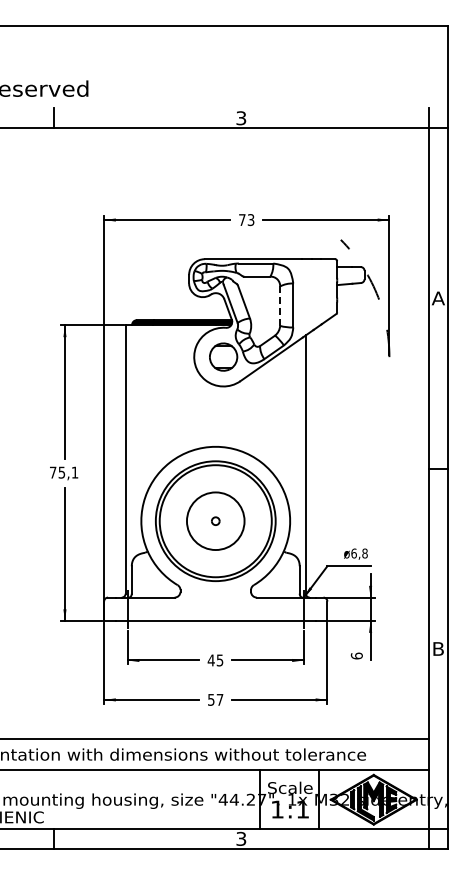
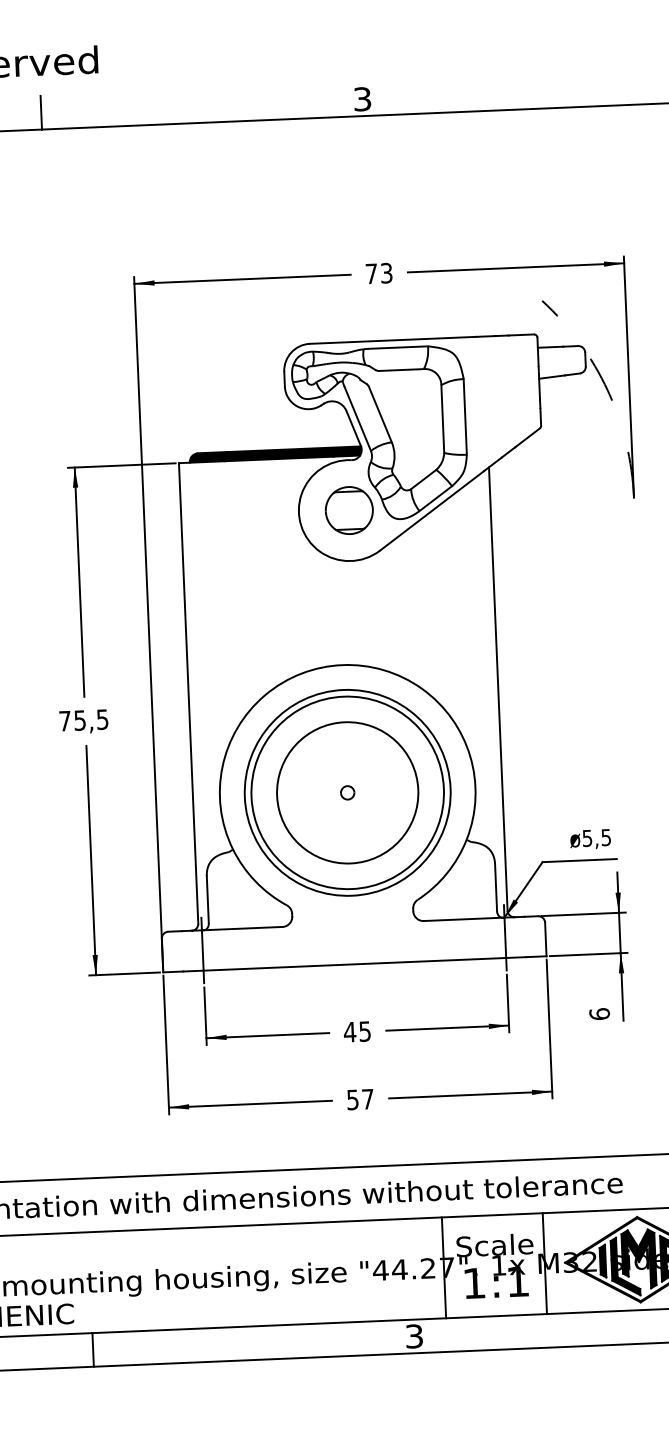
line: (280, 306) -> (443, 419), dashed -> solid
text: (74, 472) -> (101, 719), 75,1 -> 75,5
circle: (215, 521) -> (347, 793), size x1.43
text: (359, 553) -> (596, 837), ø6,8 -> ø5,5

